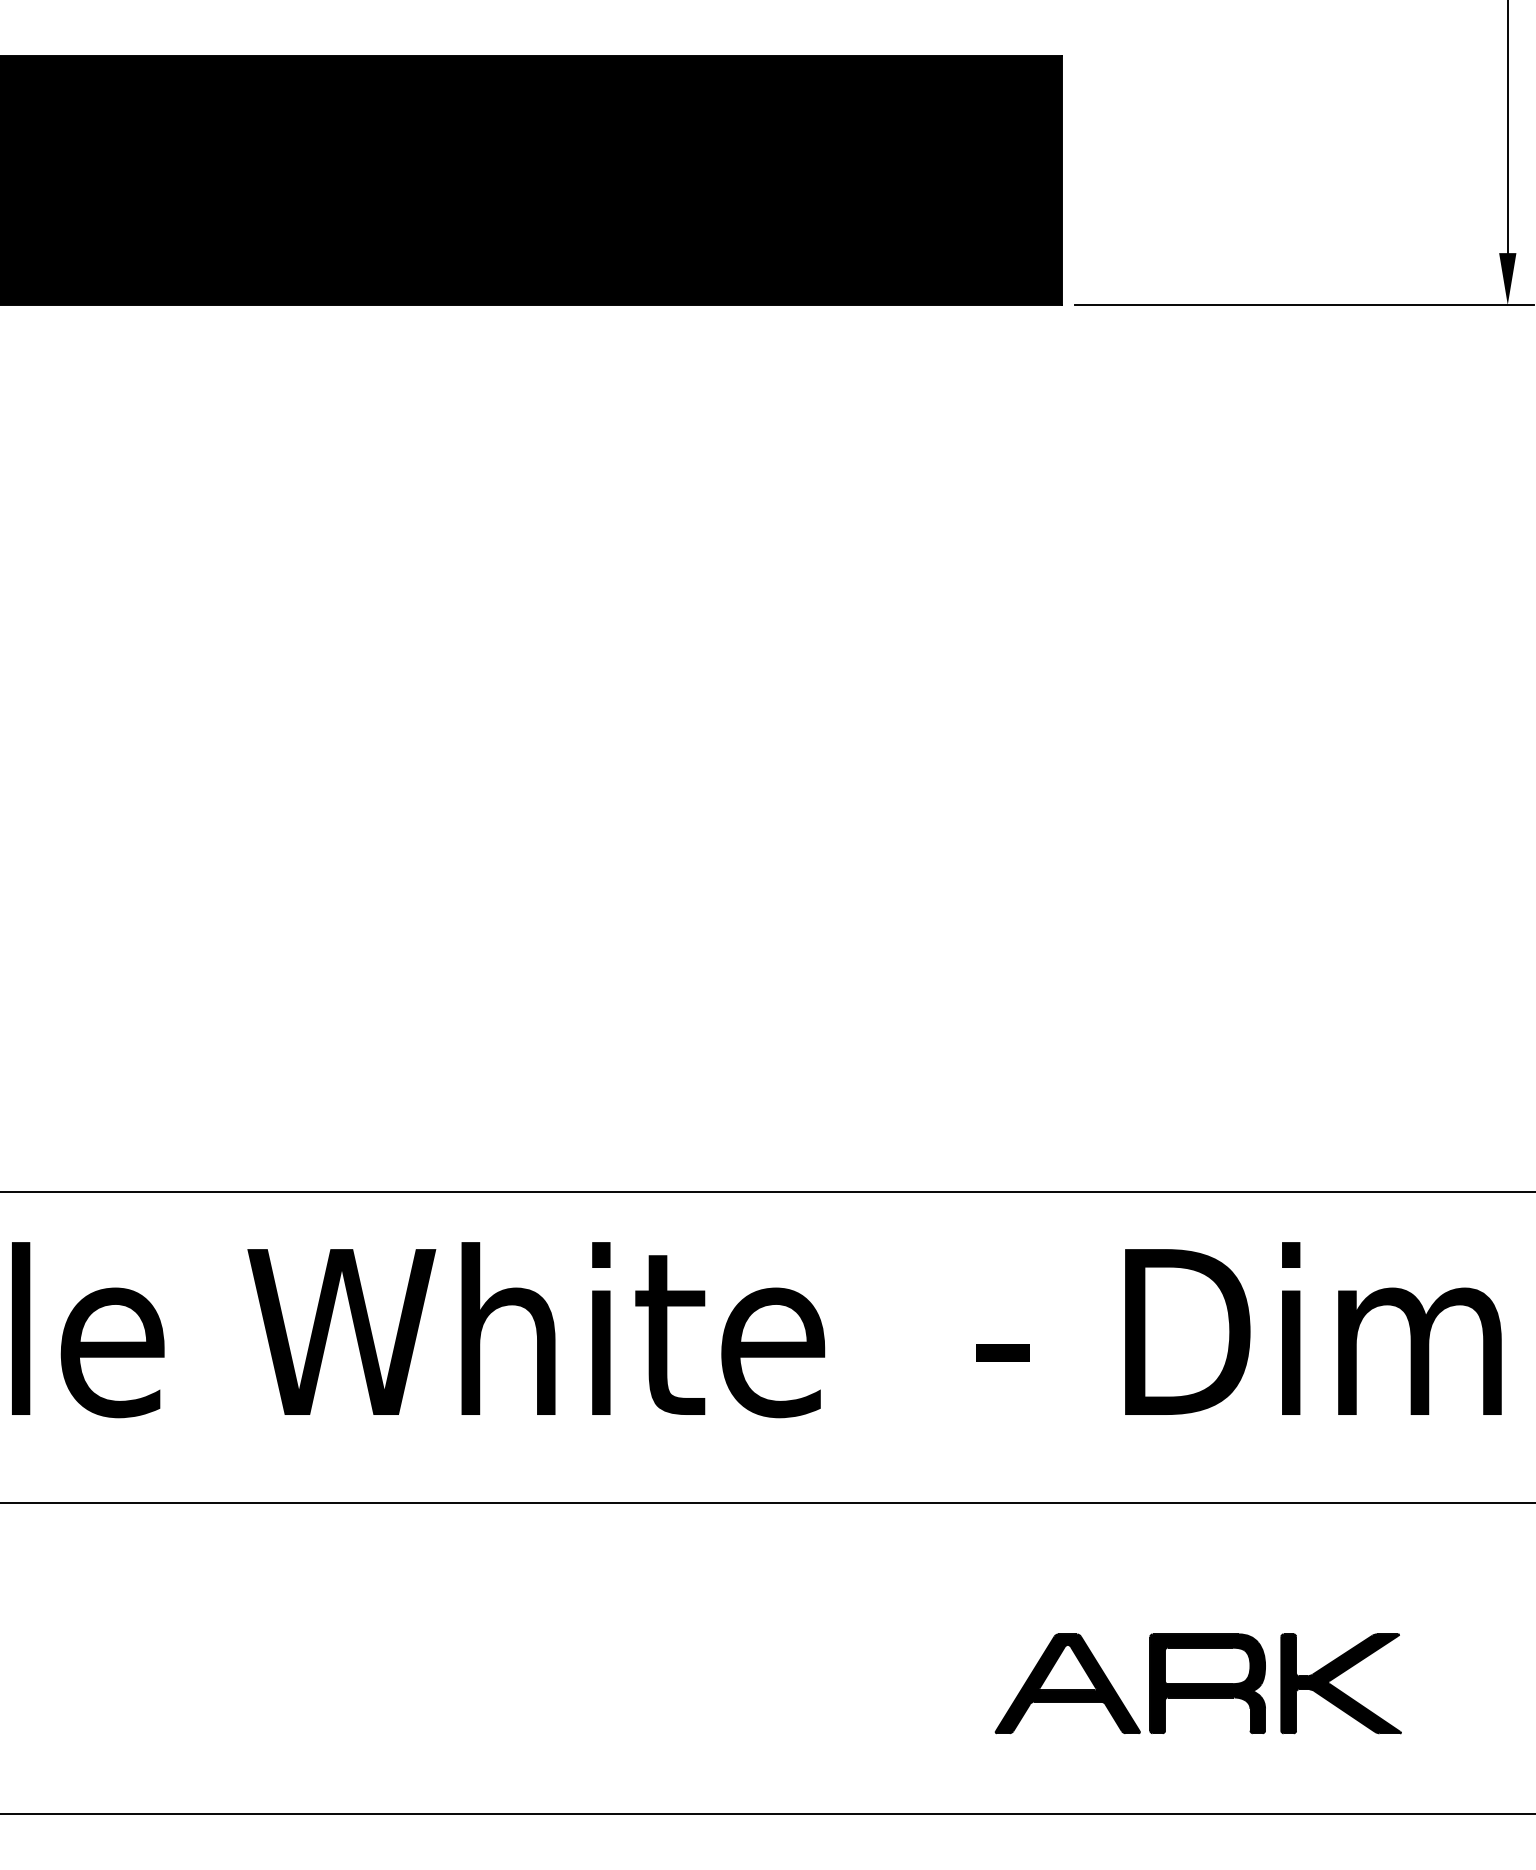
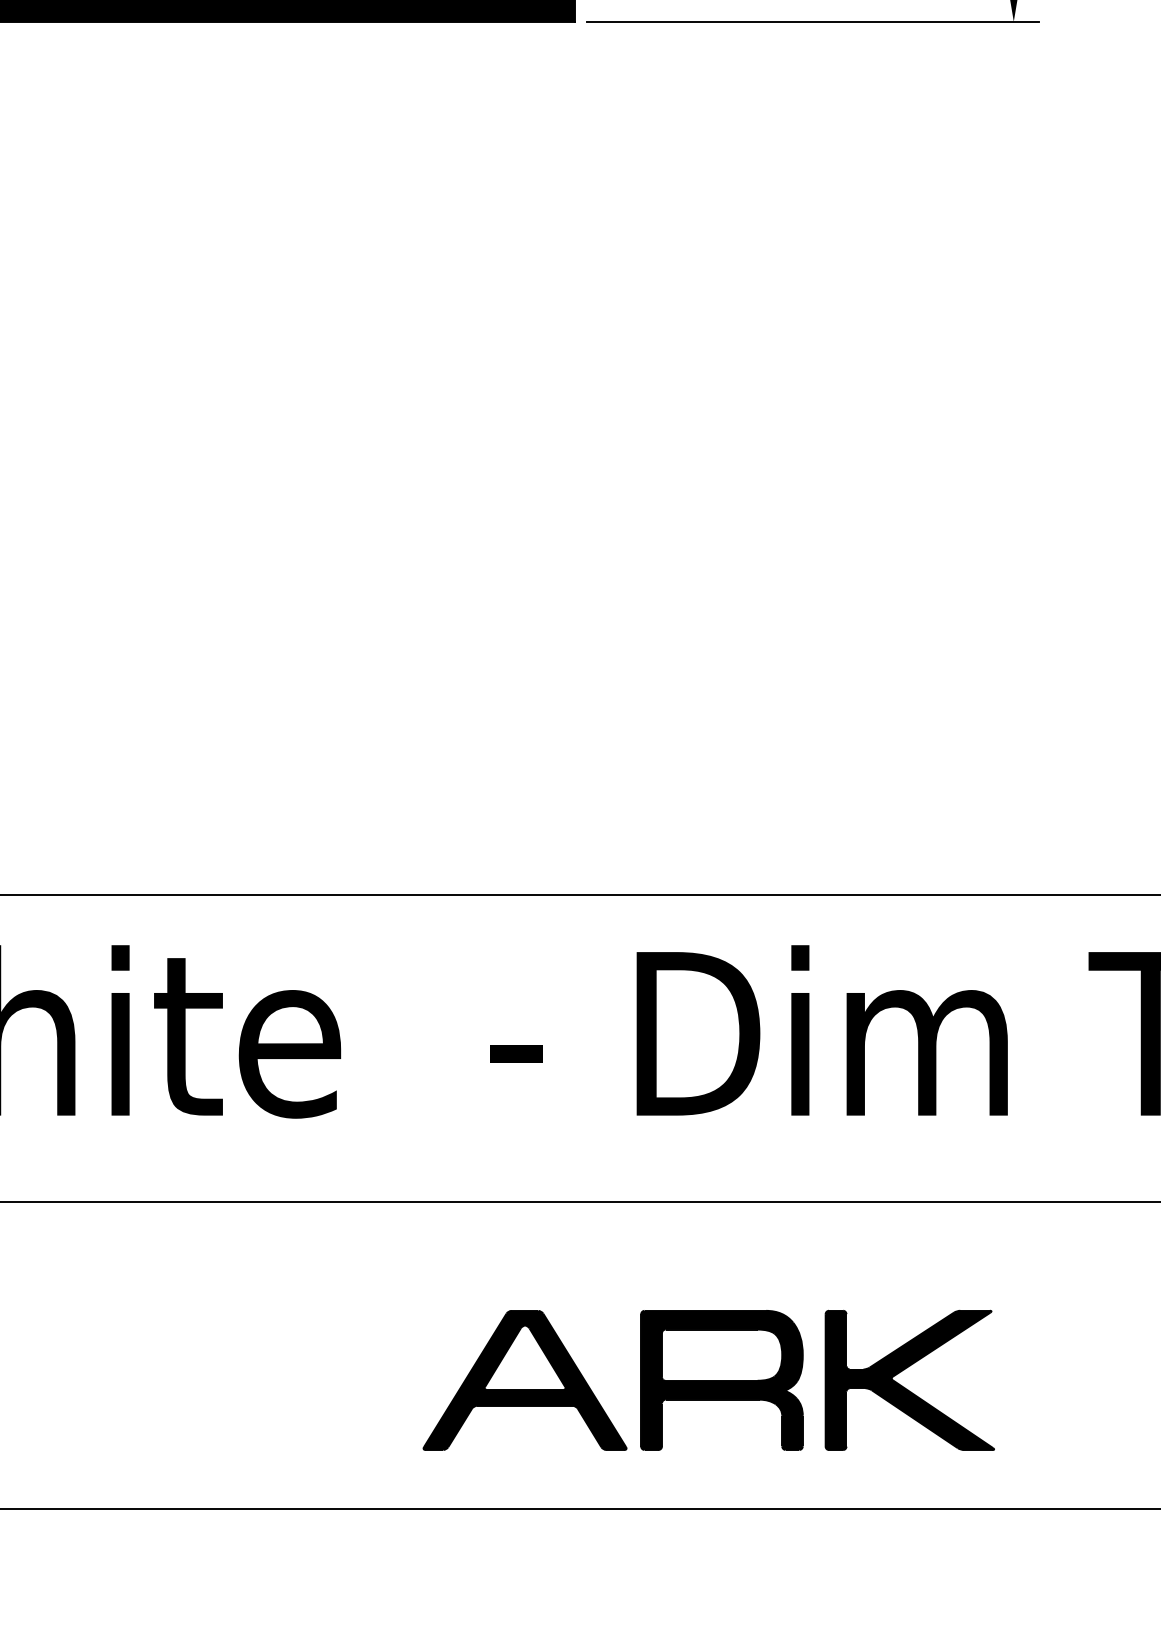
part: (1198, 1683) -> (709, 1380), size x1.43

